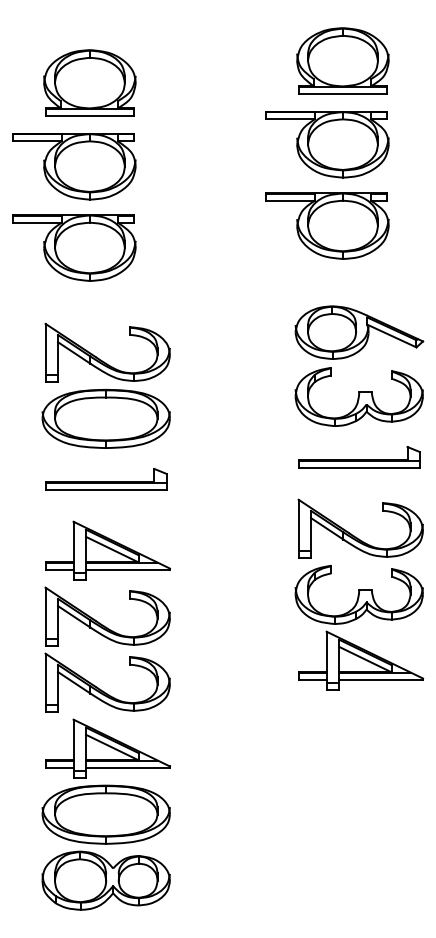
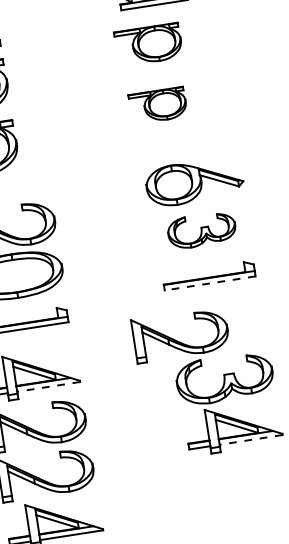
part: (327, 144) -> (148, 44), size x0.7
part: (327, 225) -> (158, 105), size x0.6
part: (358, 396) -> (201, 229), size x0.7
line: (359, 467) -> (210, 283), solid -> dashed
part: (354, 535) -> (176, 340), moved
line: (128, 570) -> (49, 387), solid -> dashed
line: (381, 680) -> (251, 440), solid -> dashed

